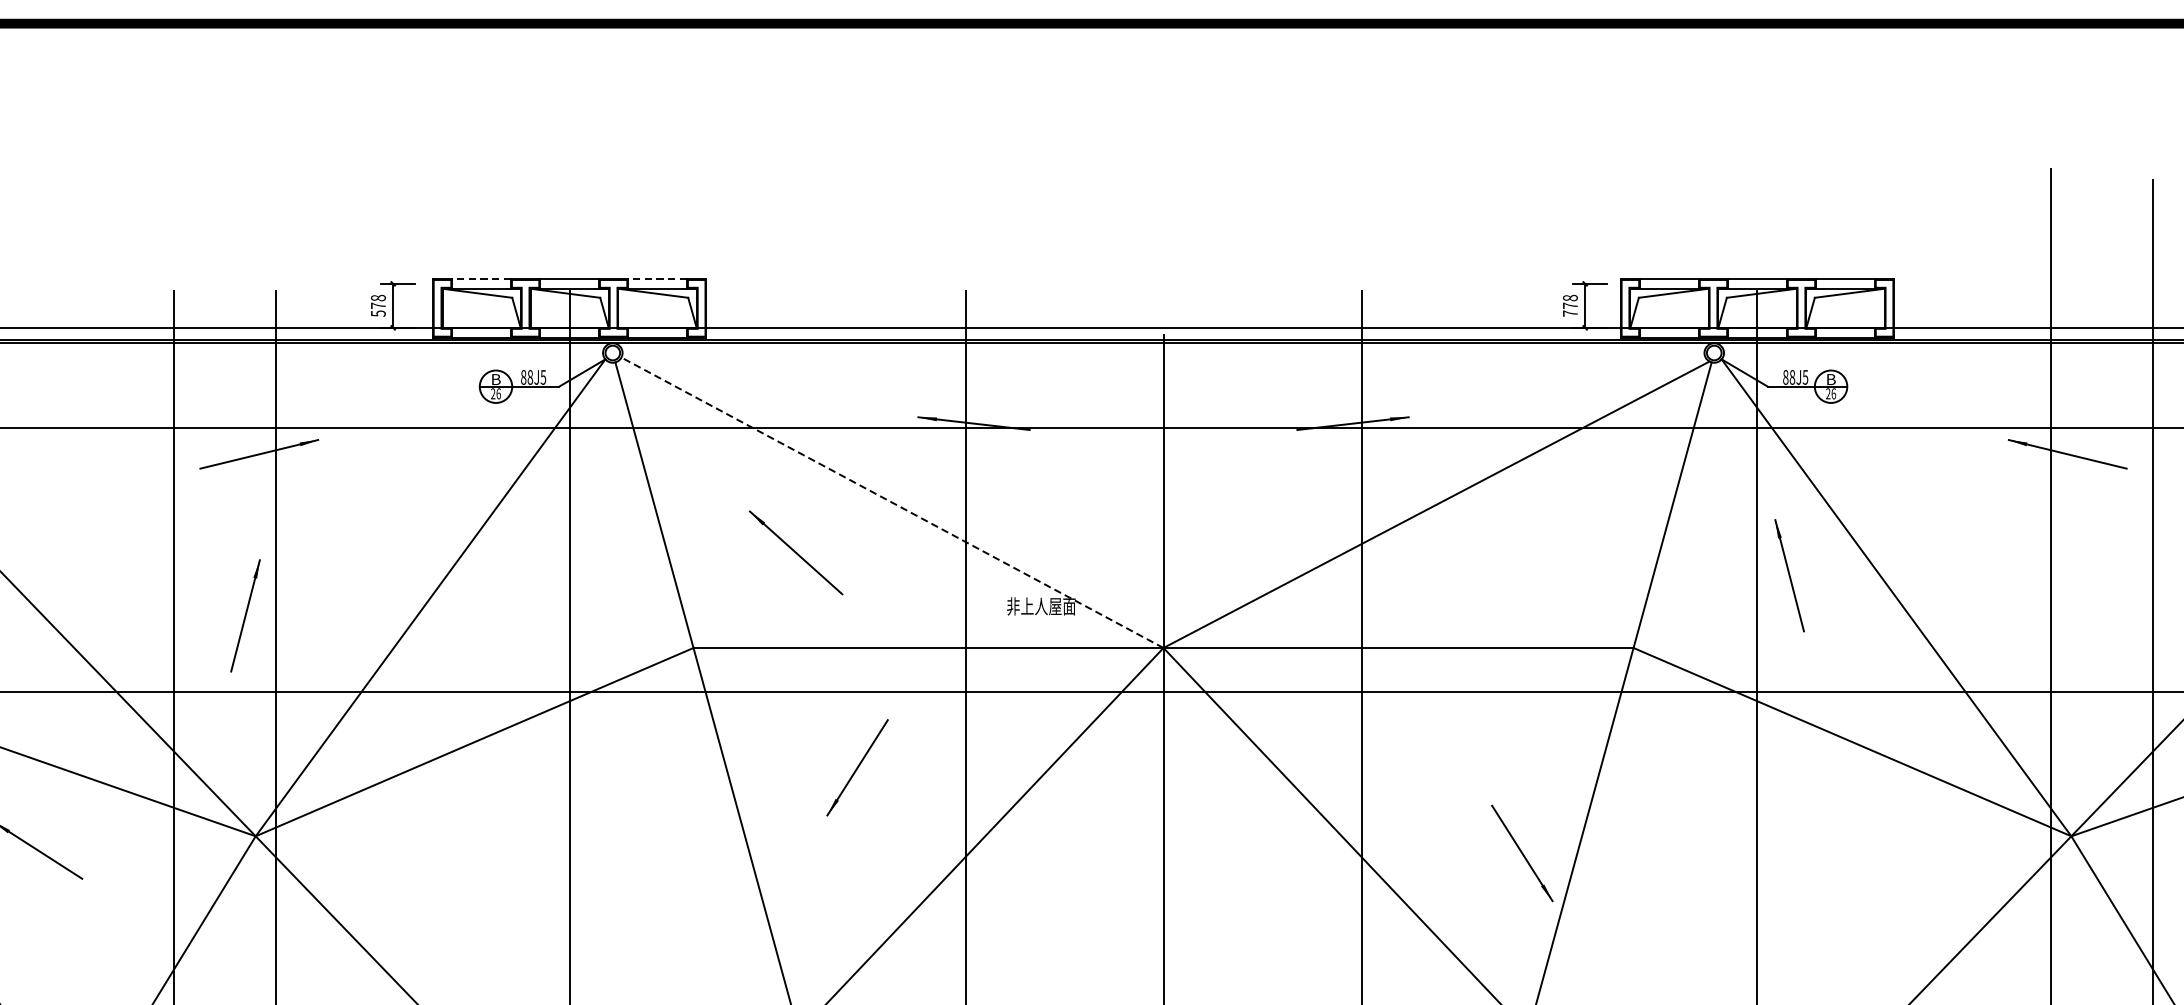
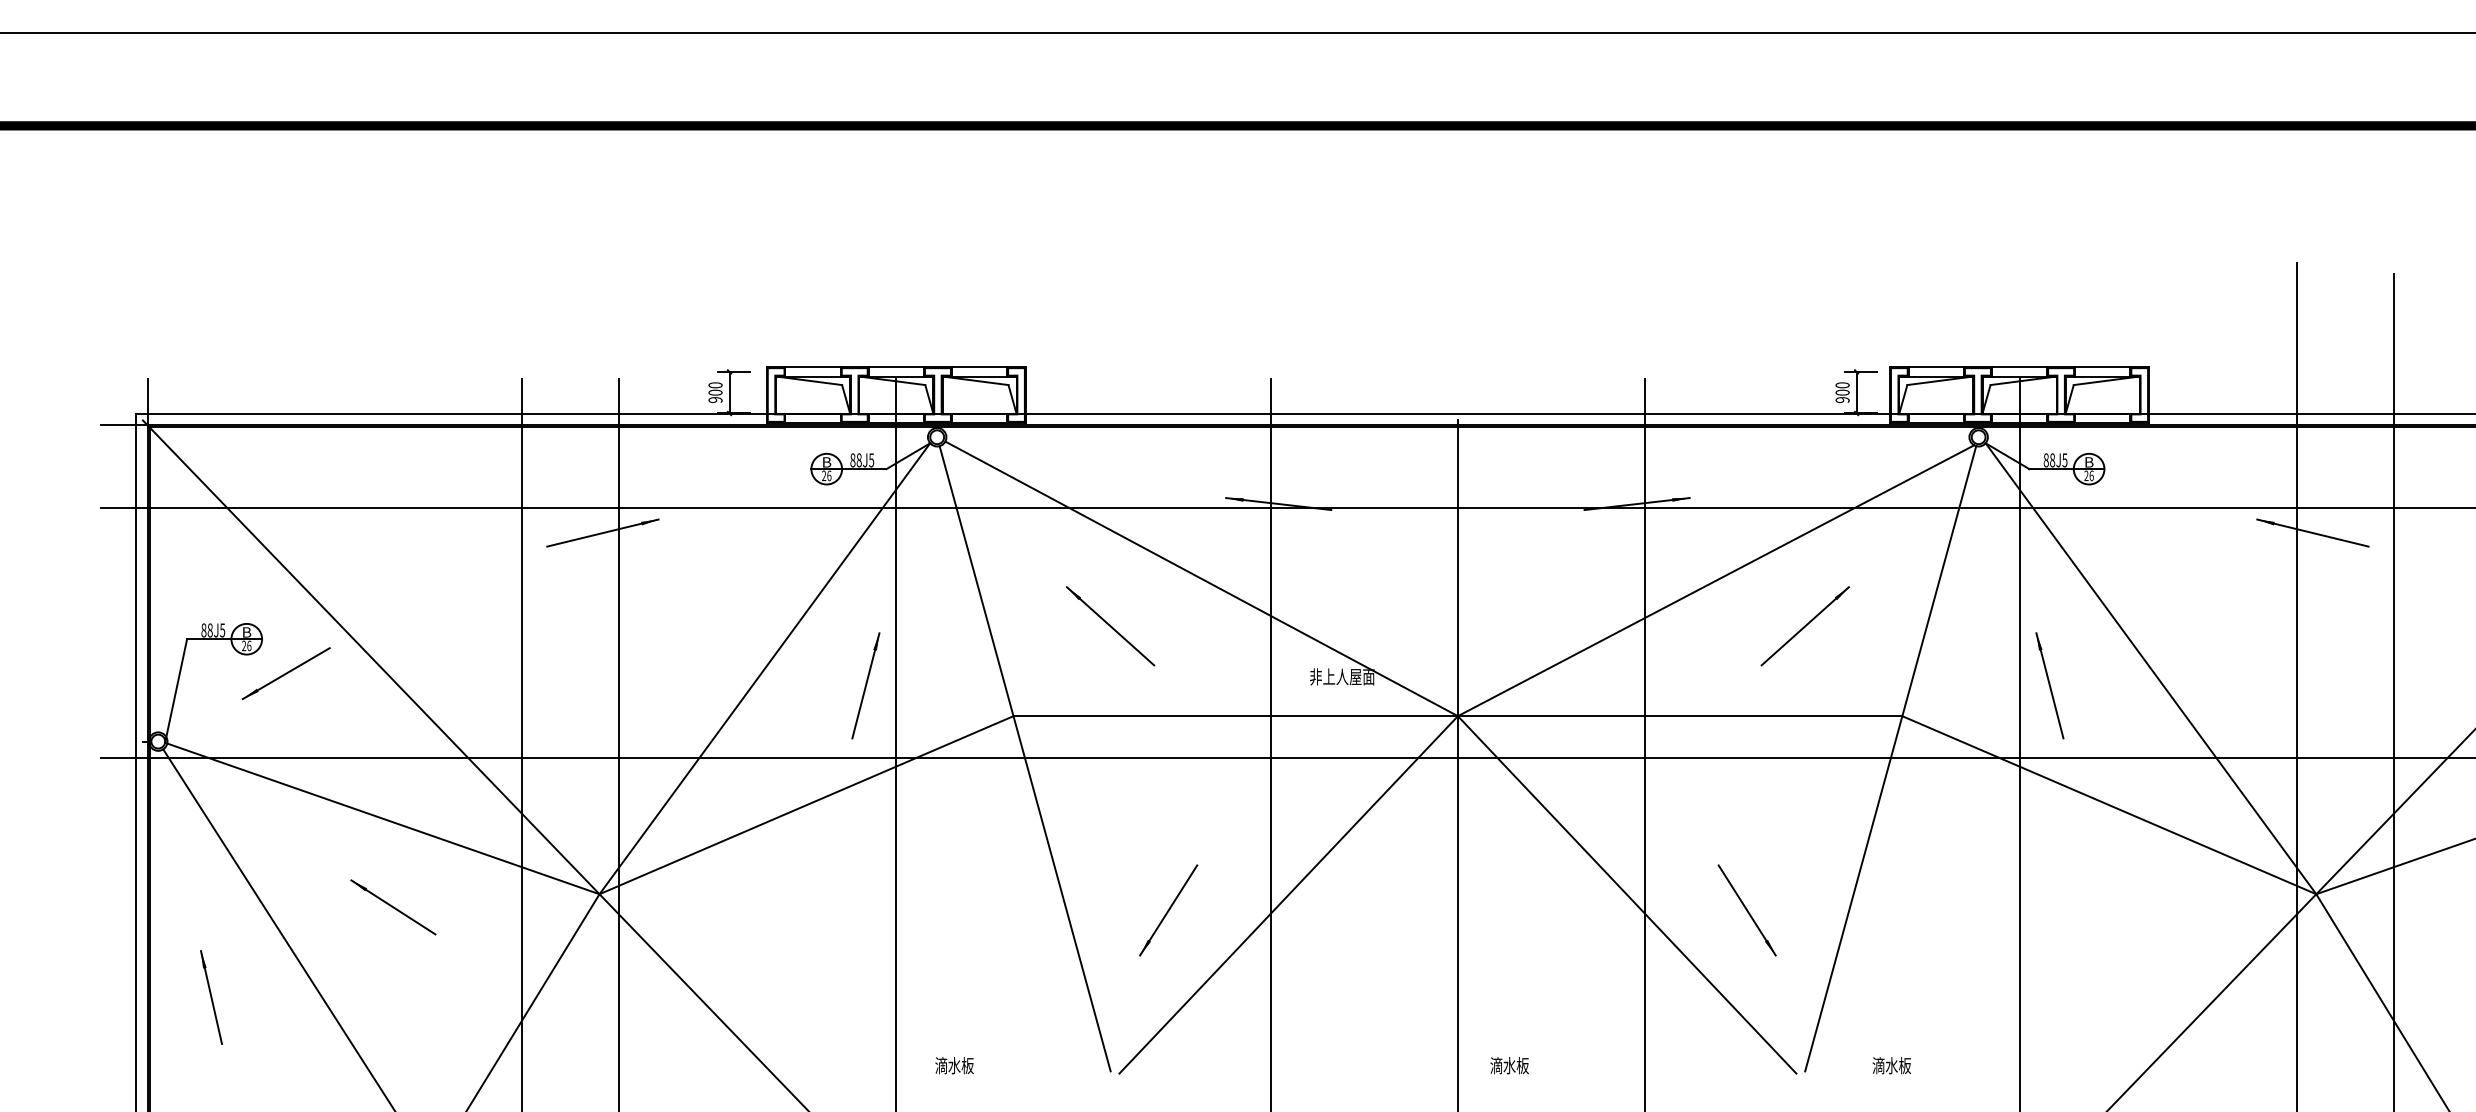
line: (481, 279) -> (813, 367), dashed -> solid
line: (657, 279) -> (979, 367), dashed -> solid
text: (378, 305) -> (715, 392), 578 -> 900
text: (1570, 305) -> (1842, 392), 778 -> 900
line: (892, 502) -> (1201, 578), dashed -> solid
part: (1530, 553) -> (1804, 626), added
part: (1789, 575) -> (2049, 685), moved
part: (245, 615) -> (865, 685), moved
part: (857, 767) -> (1168, 910), moved
part: (1521, 853) -> (1746, 910), moved

